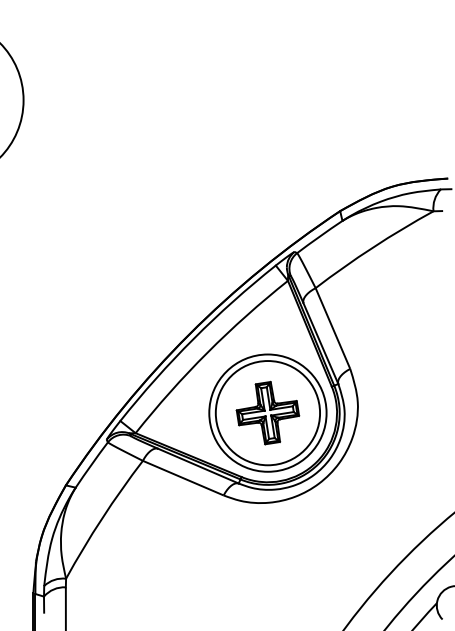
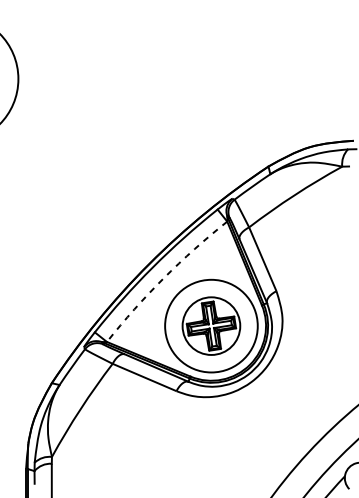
arc: (207, 352) -> (163, 278), solid -> dashed
circle: (267, 413) -> (211, 326), size x0.7

